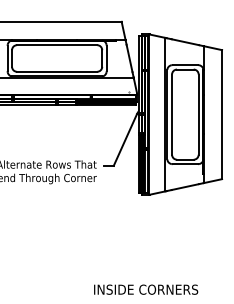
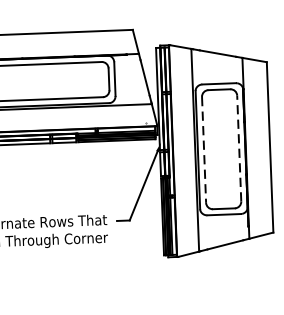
line: (198, 114) -> (238, 148), solid -> dashed
line: (172, 115) -> (204, 151), solid -> dashed

